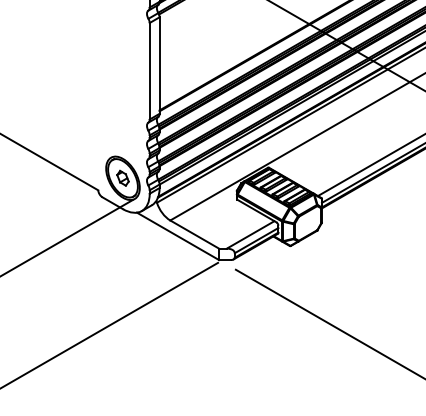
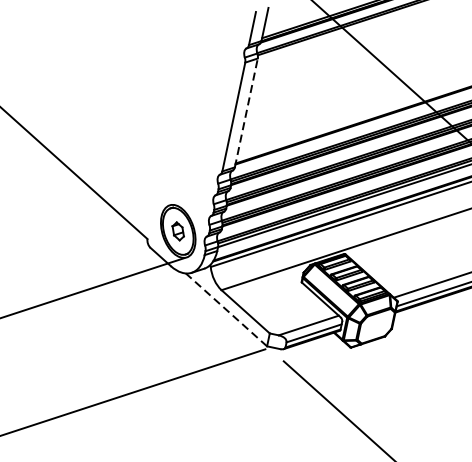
line: (159, 65) -> (246, 112), solid -> dashed
line: (177, 236) -> (225, 309), solid -> dashed

